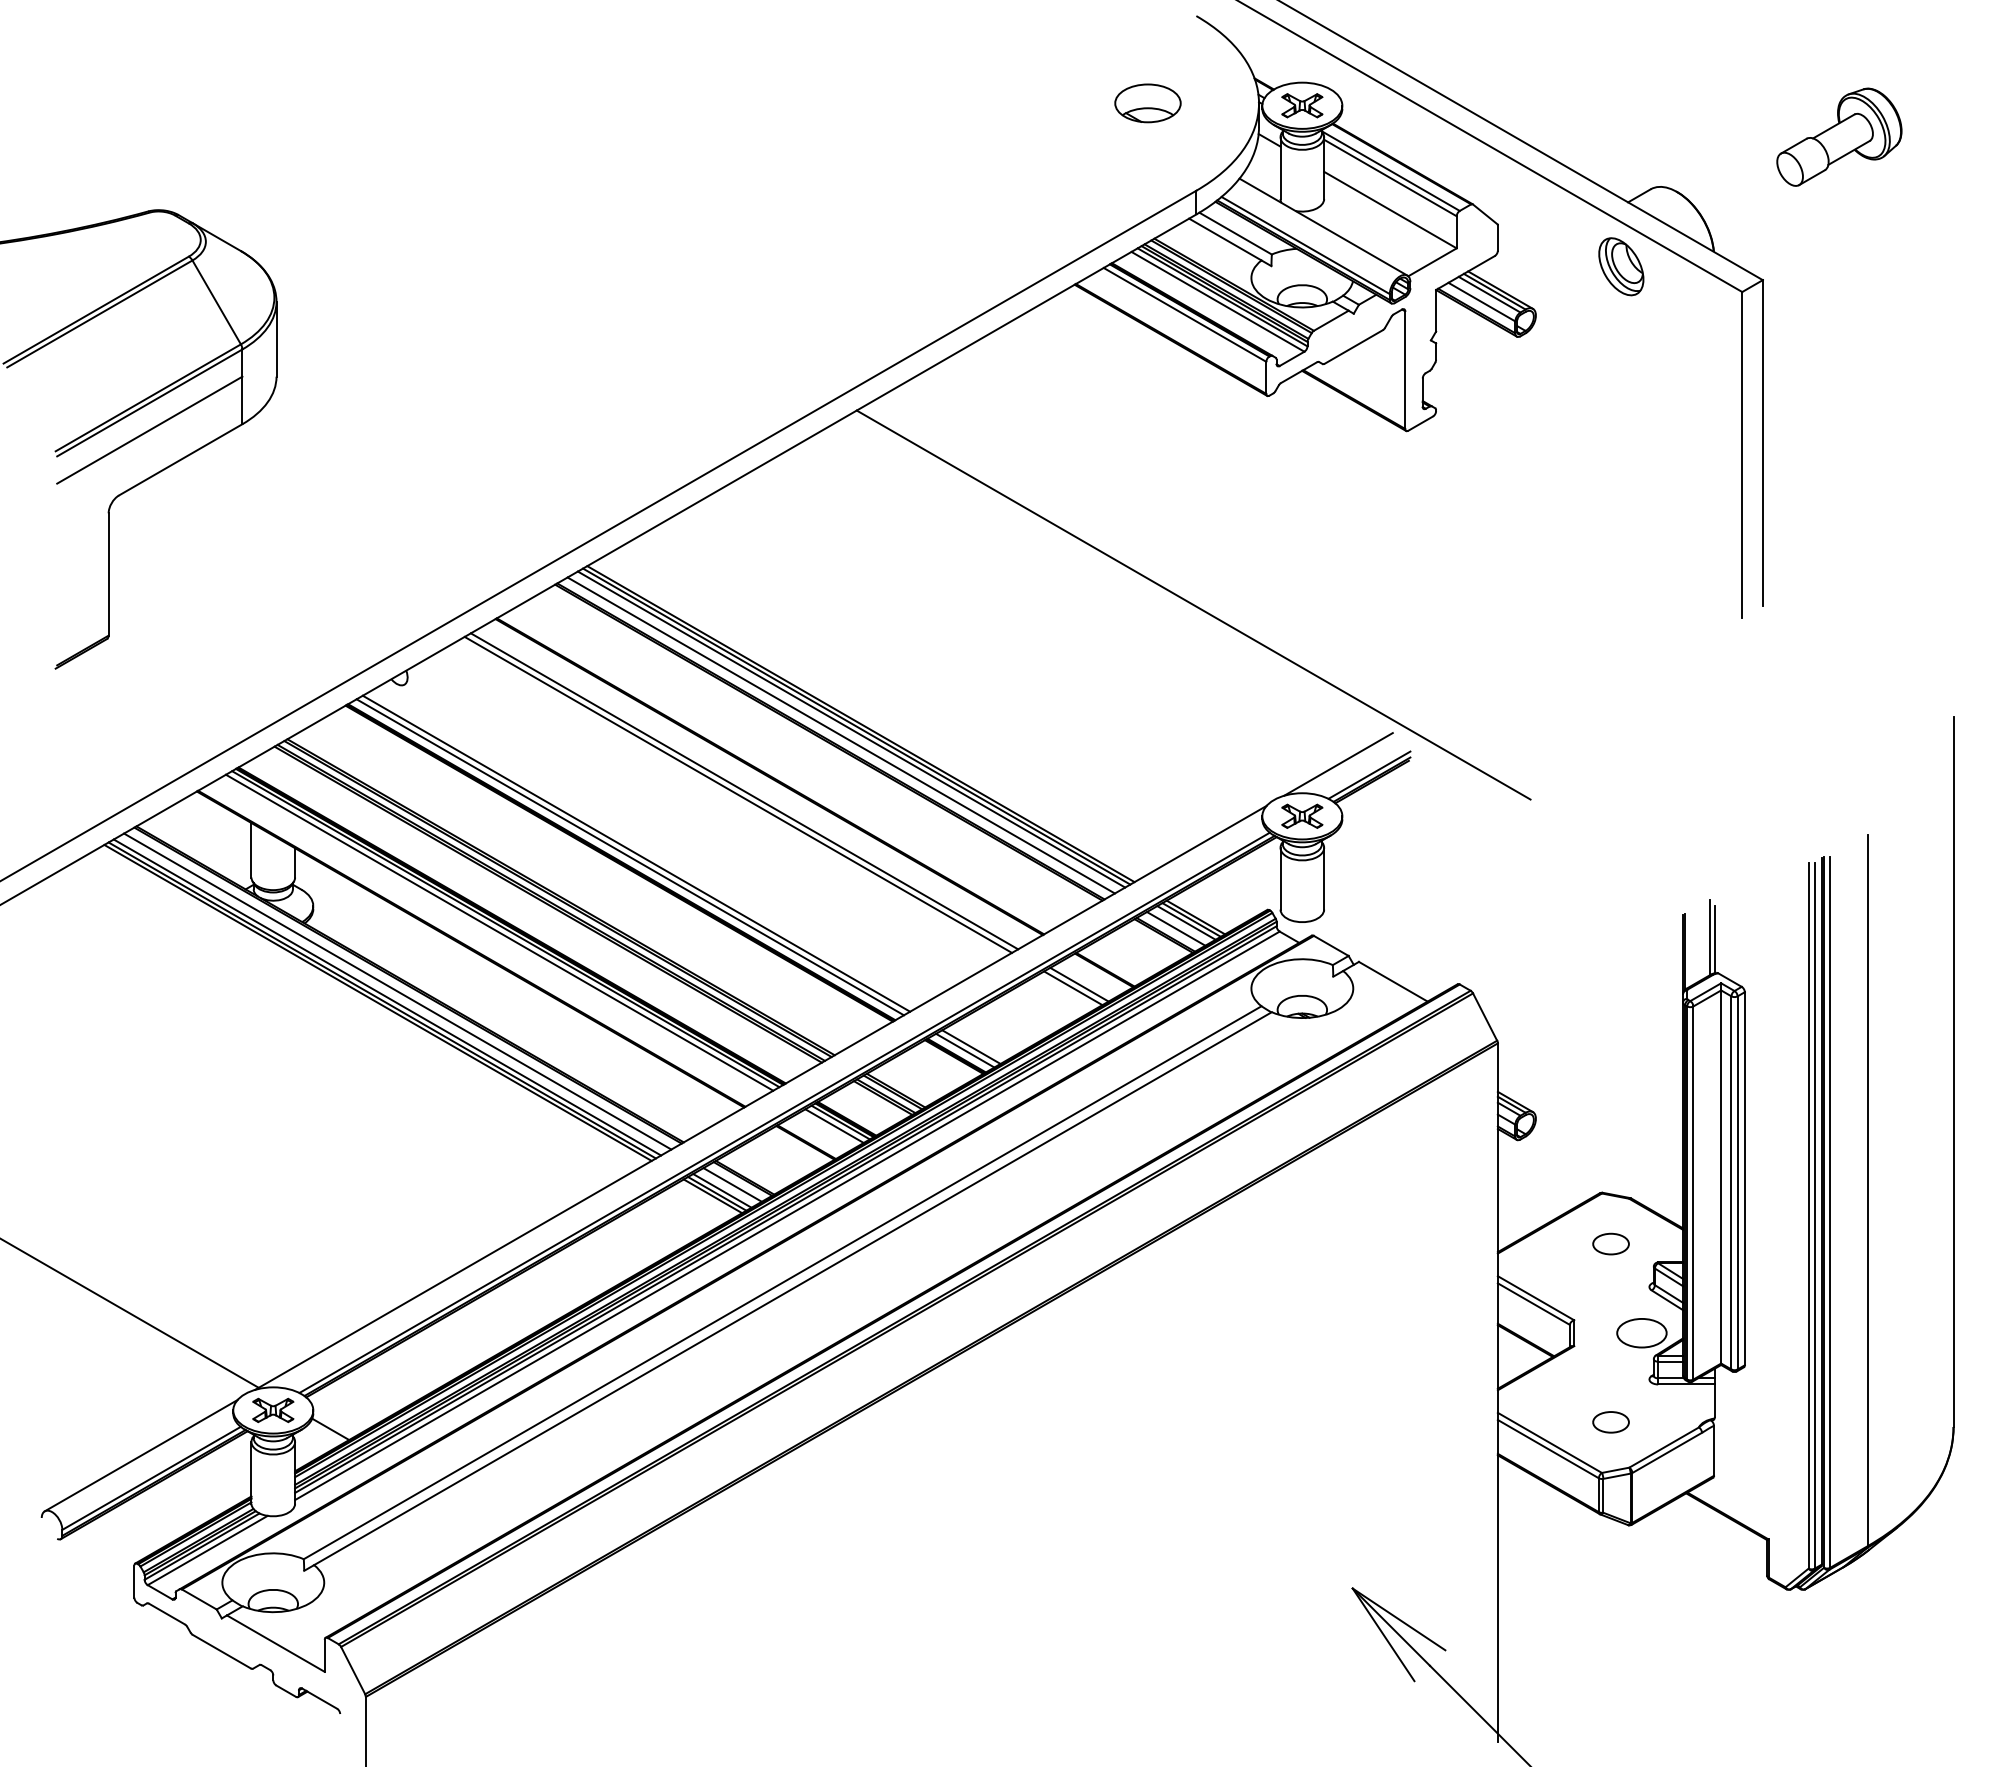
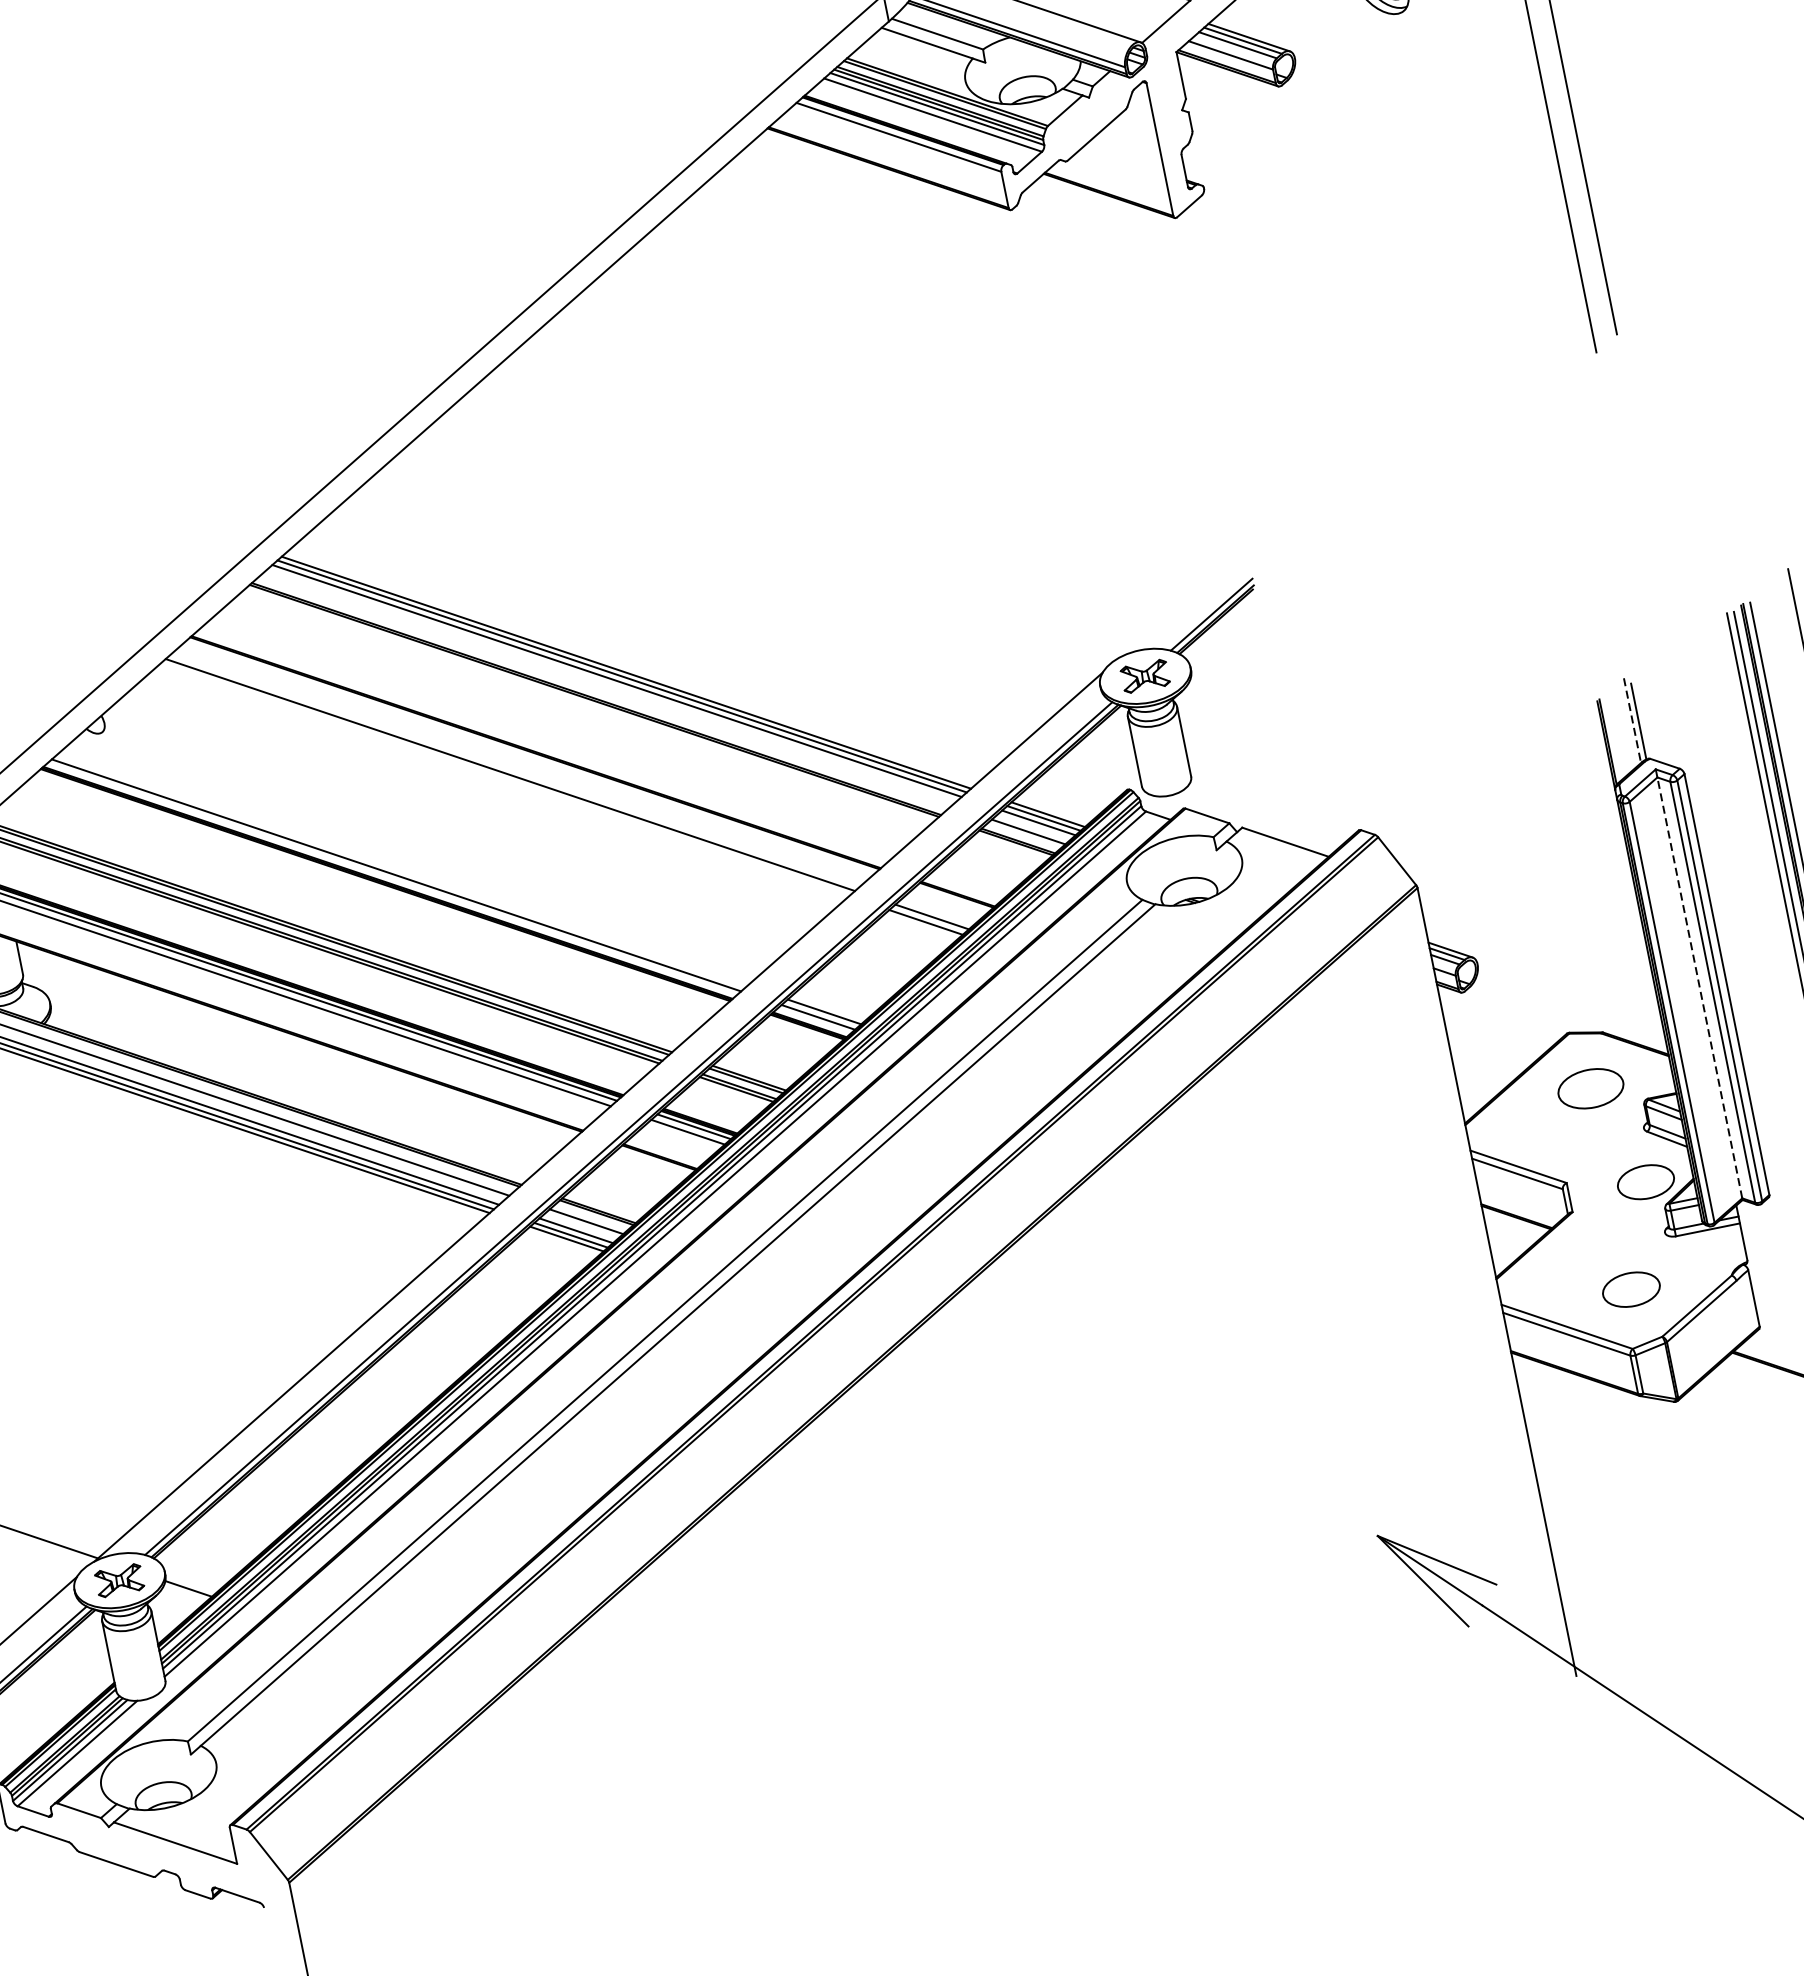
line: (1193, 604) -> (974, 462), removed
line: (840, 735) -> (605, 690), removed
line: (1338, 764) -> (1174, 609), removed
line: (738, 794) -> (504, 779), removed
line: (636, 853) -> (402, 869), removed
line: (1709, 937) -> (1632, 720), solid -> dashed
line: (1721, 1176) -> (1700, 987), solid -> dashed
part: (1610, 1243) -> (1590, 1088), size x1.6
part: (1610, 1422) -> (1630, 1290), size x1.4

